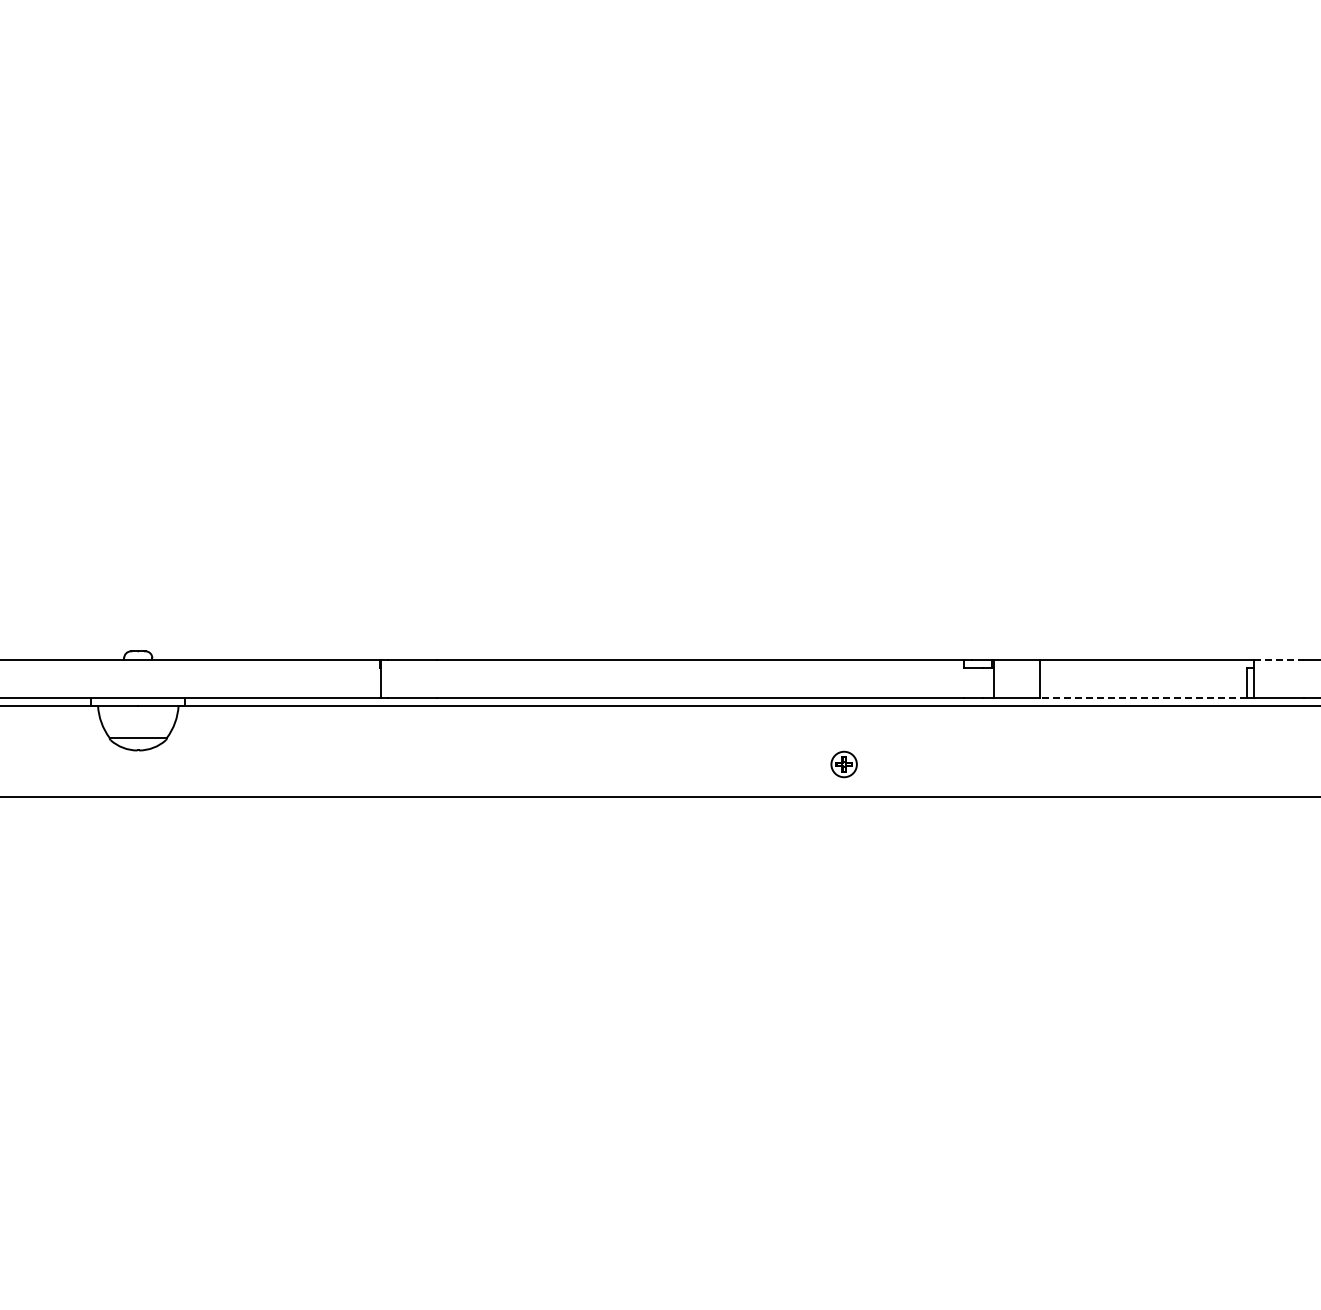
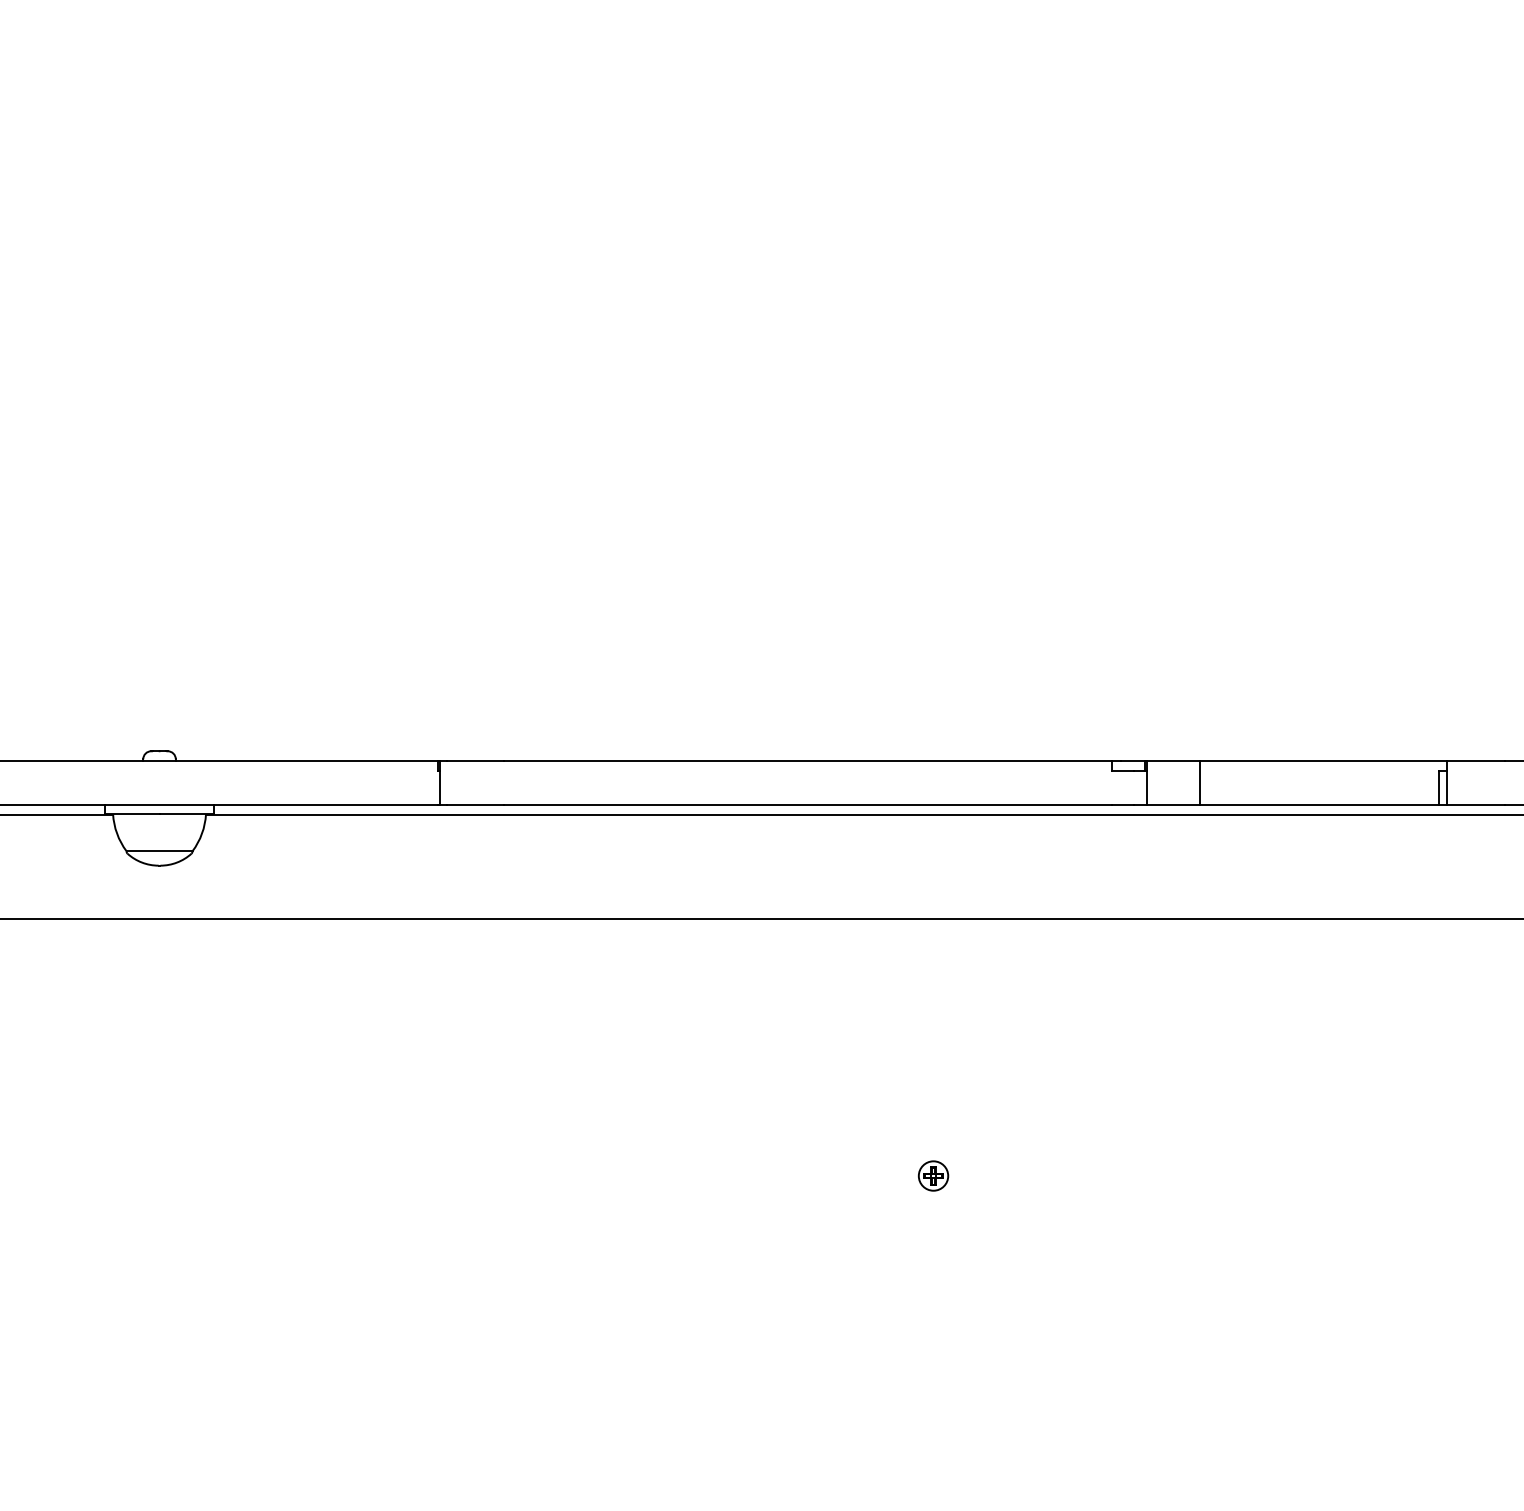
line: (1279, 660) -> (1476, 761), dashed -> solid
line: (1143, 697) -> (1319, 804), dashed -> solid
part: (843, 764) -> (932, 1176), moved

